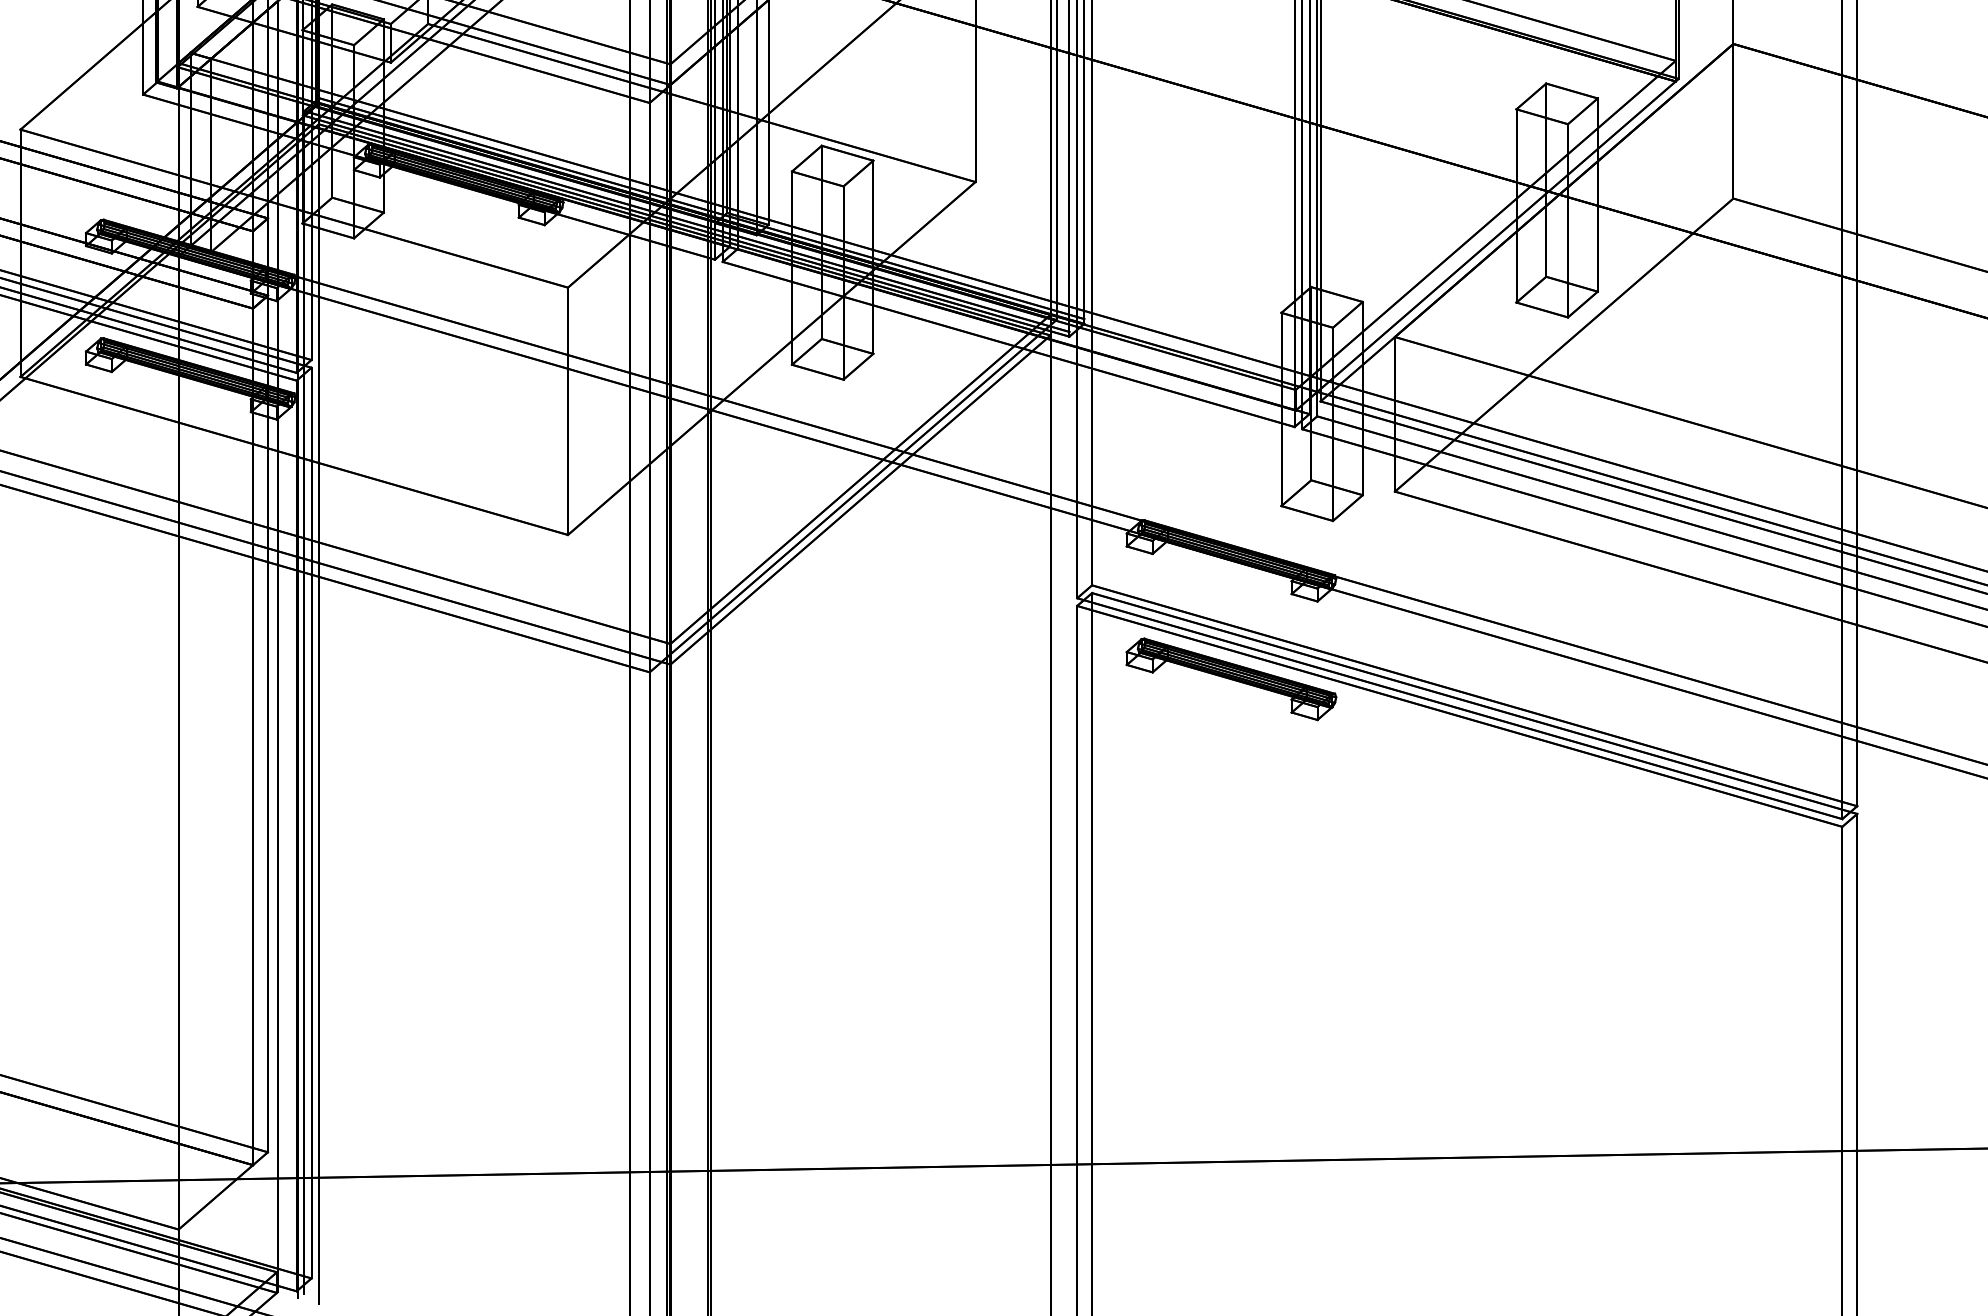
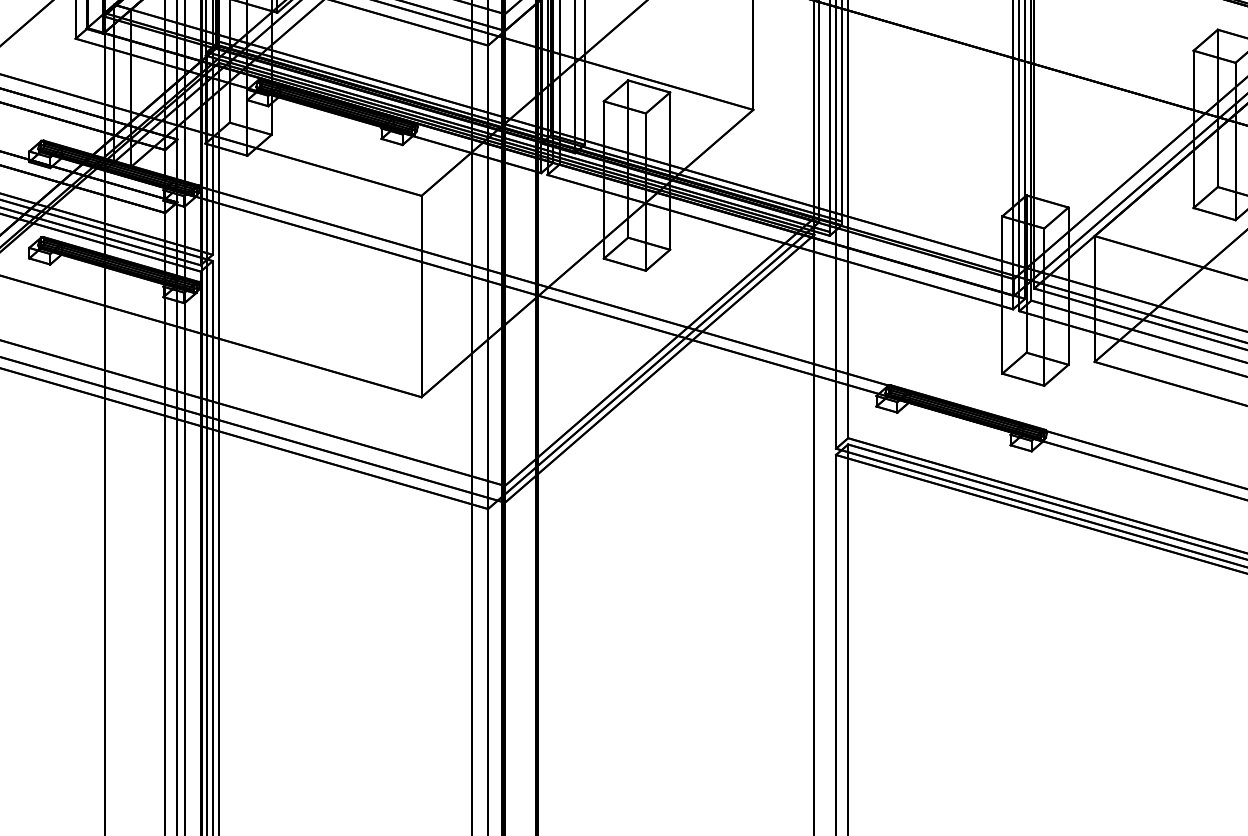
part: (1231, 679) -> (961, 514), removed

